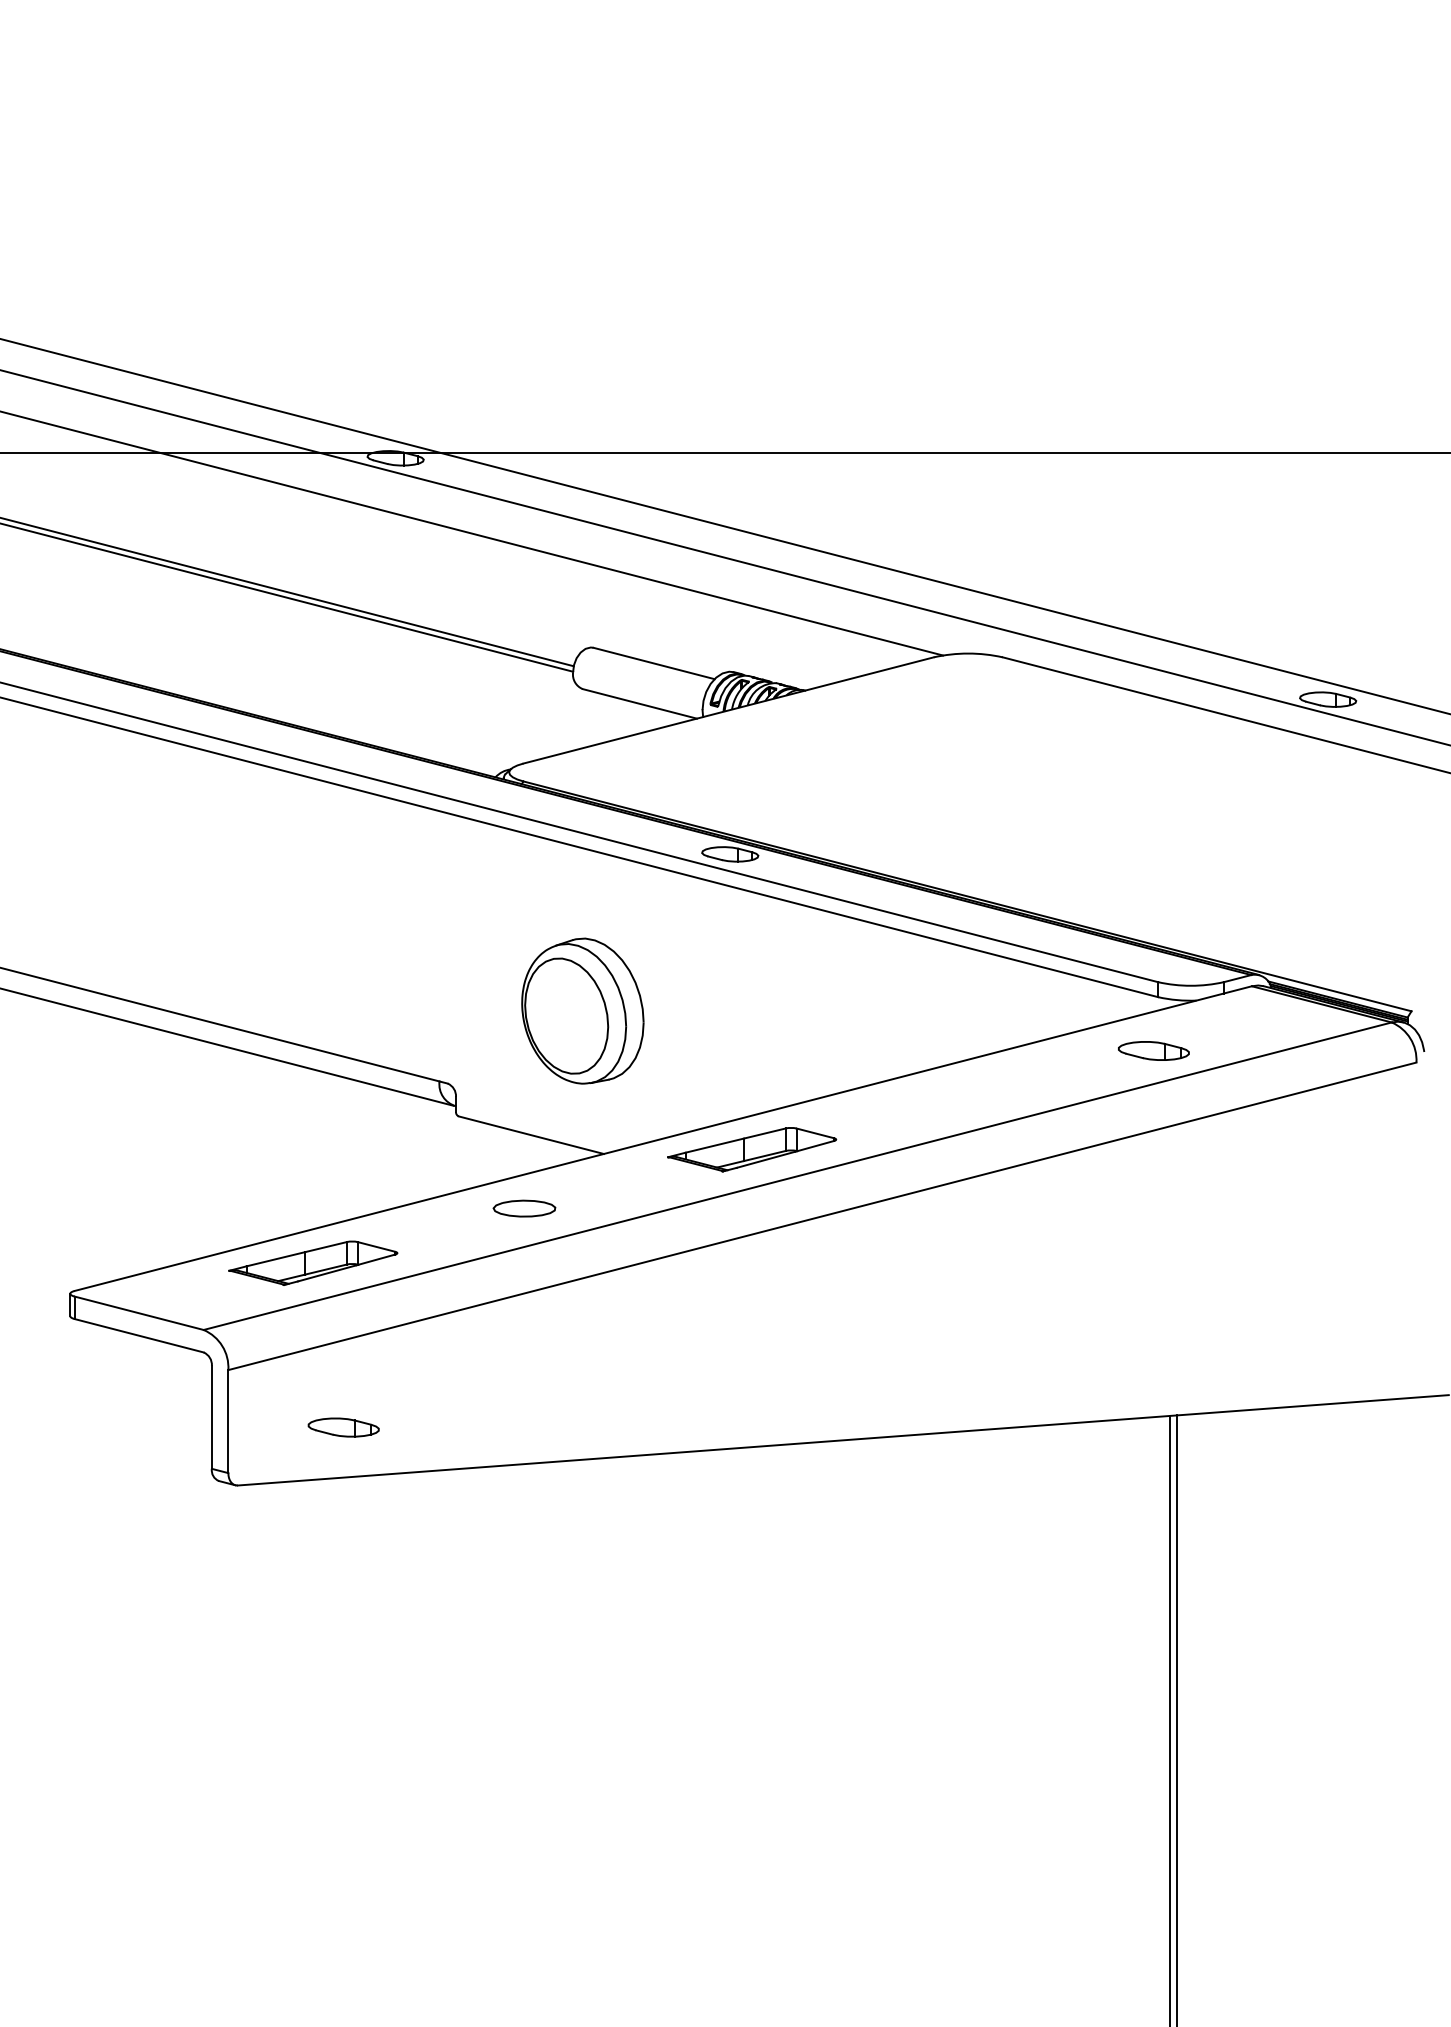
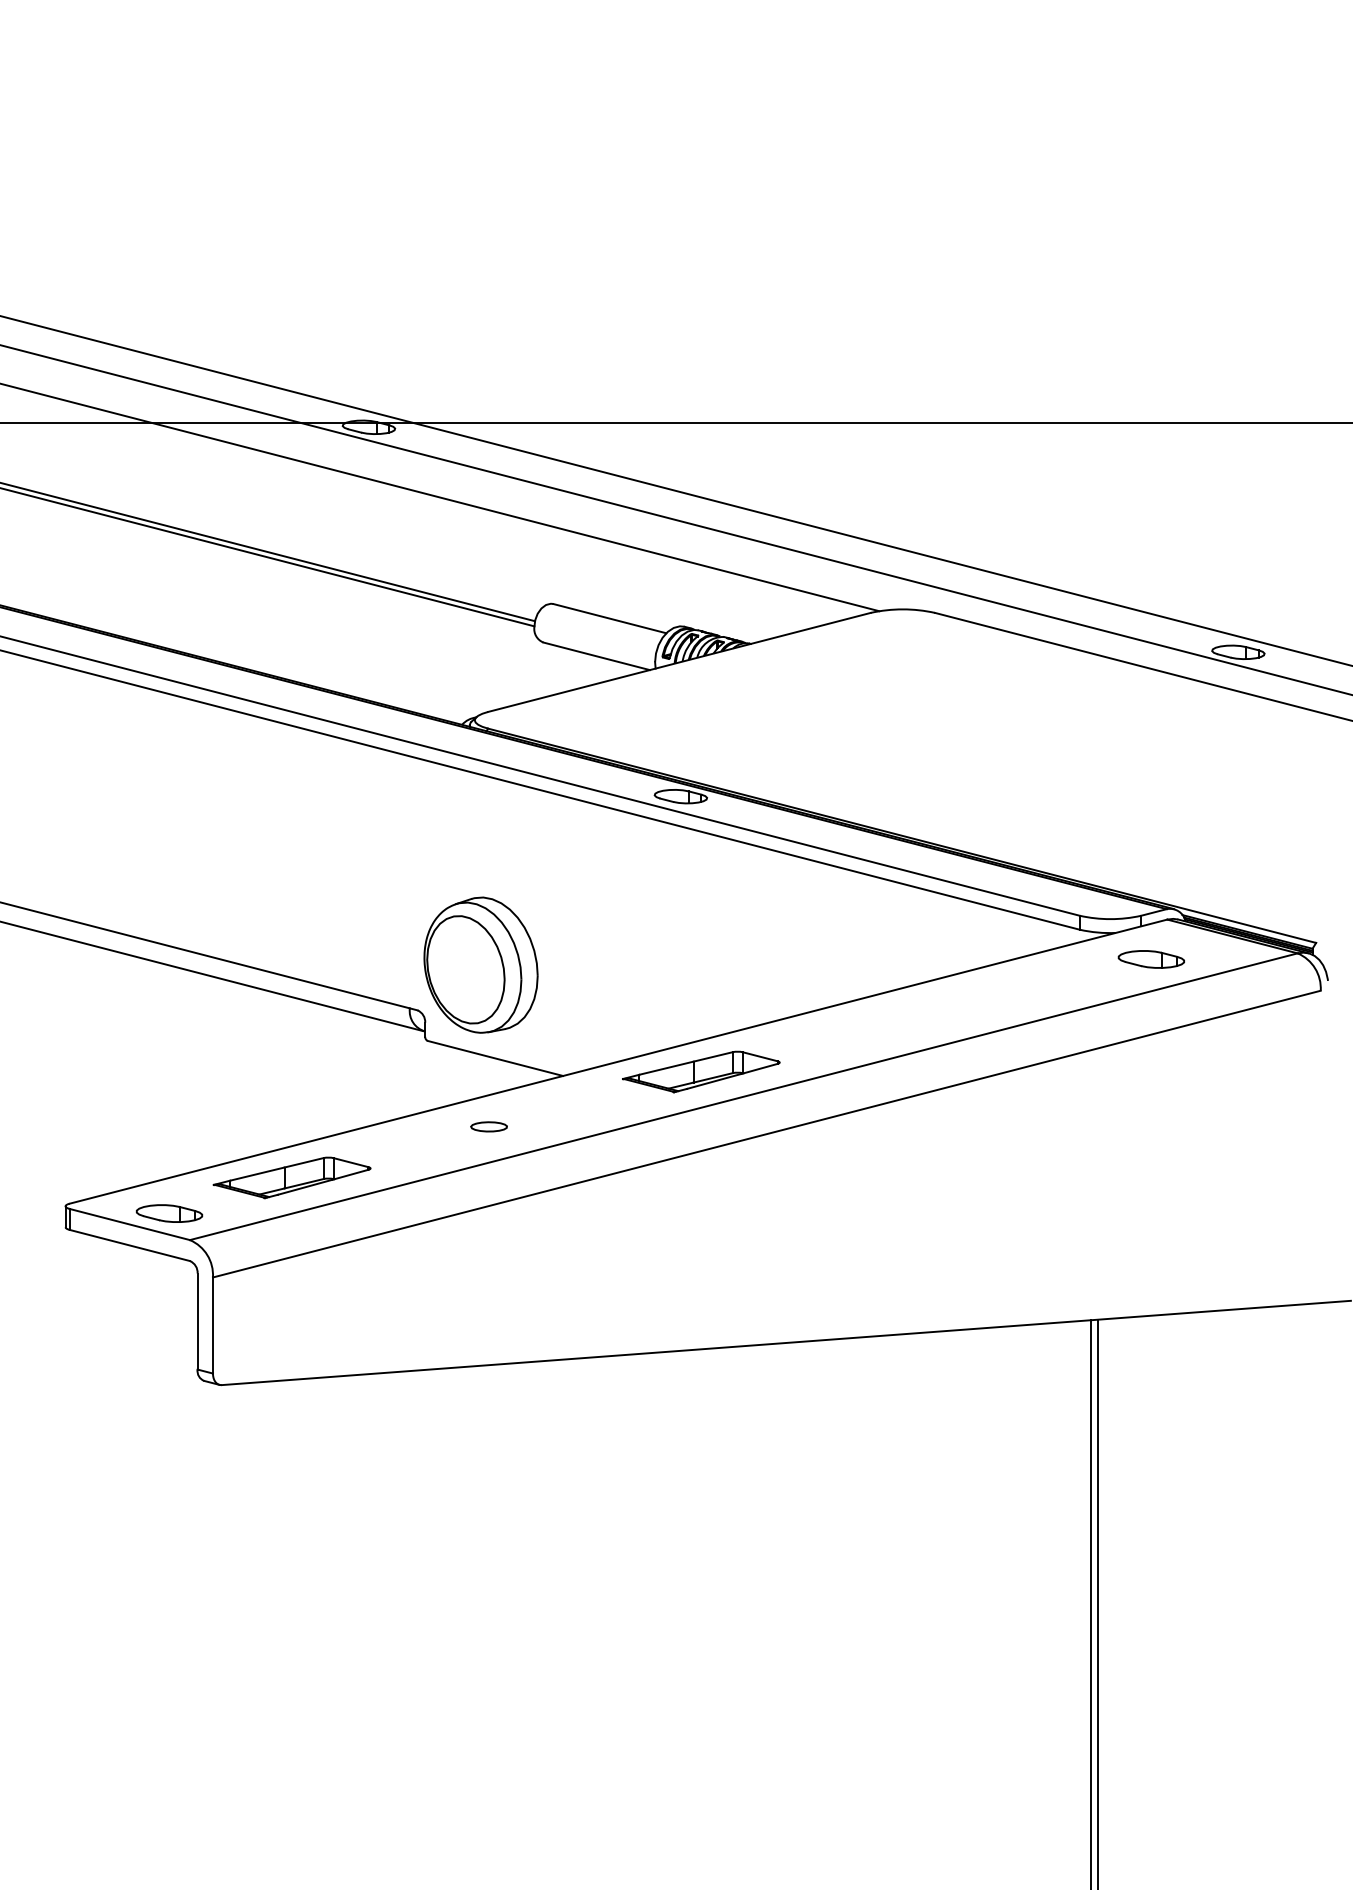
part: (582, 1010) -> (480, 964), moved
part: (1153, 1050) -> (1151, 958), moved
part: (524, 1208) -> (489, 1126), size x0.62
part: (343, 1427) -> (169, 1213), moved

